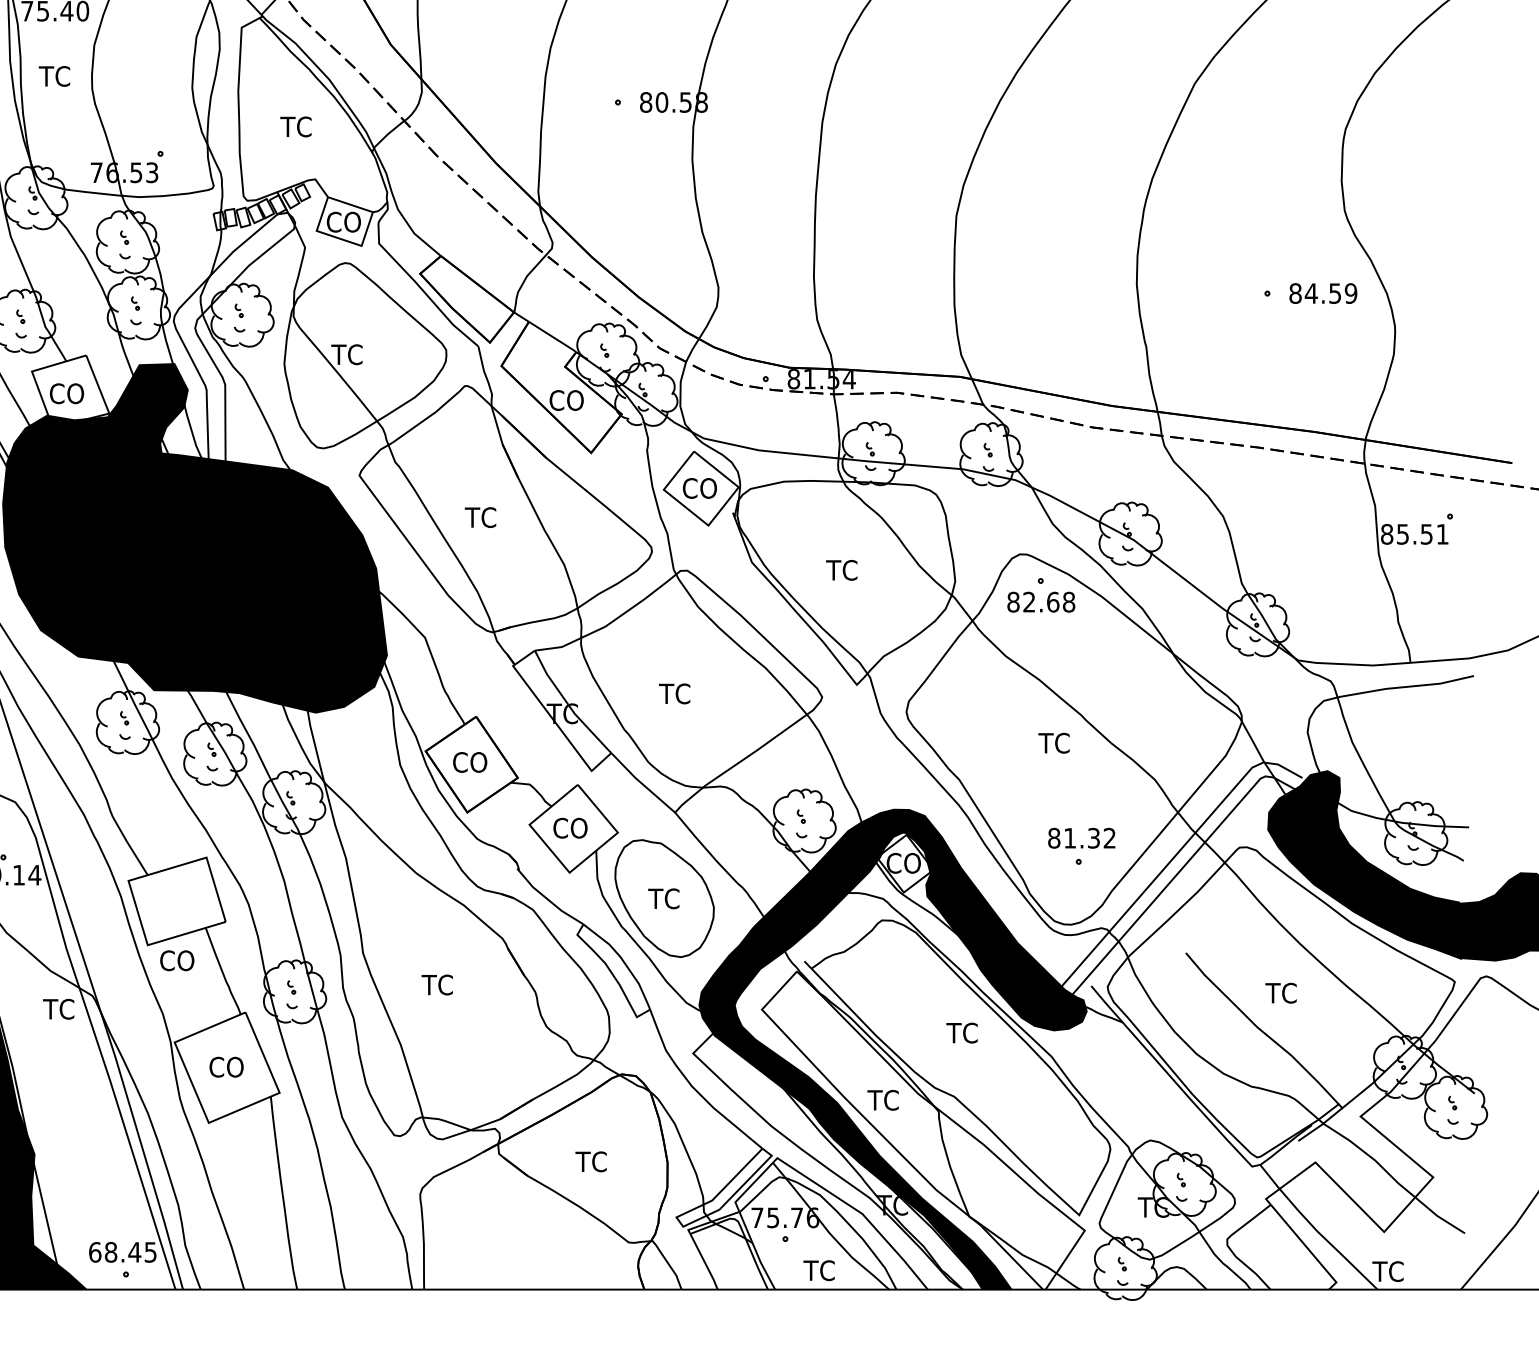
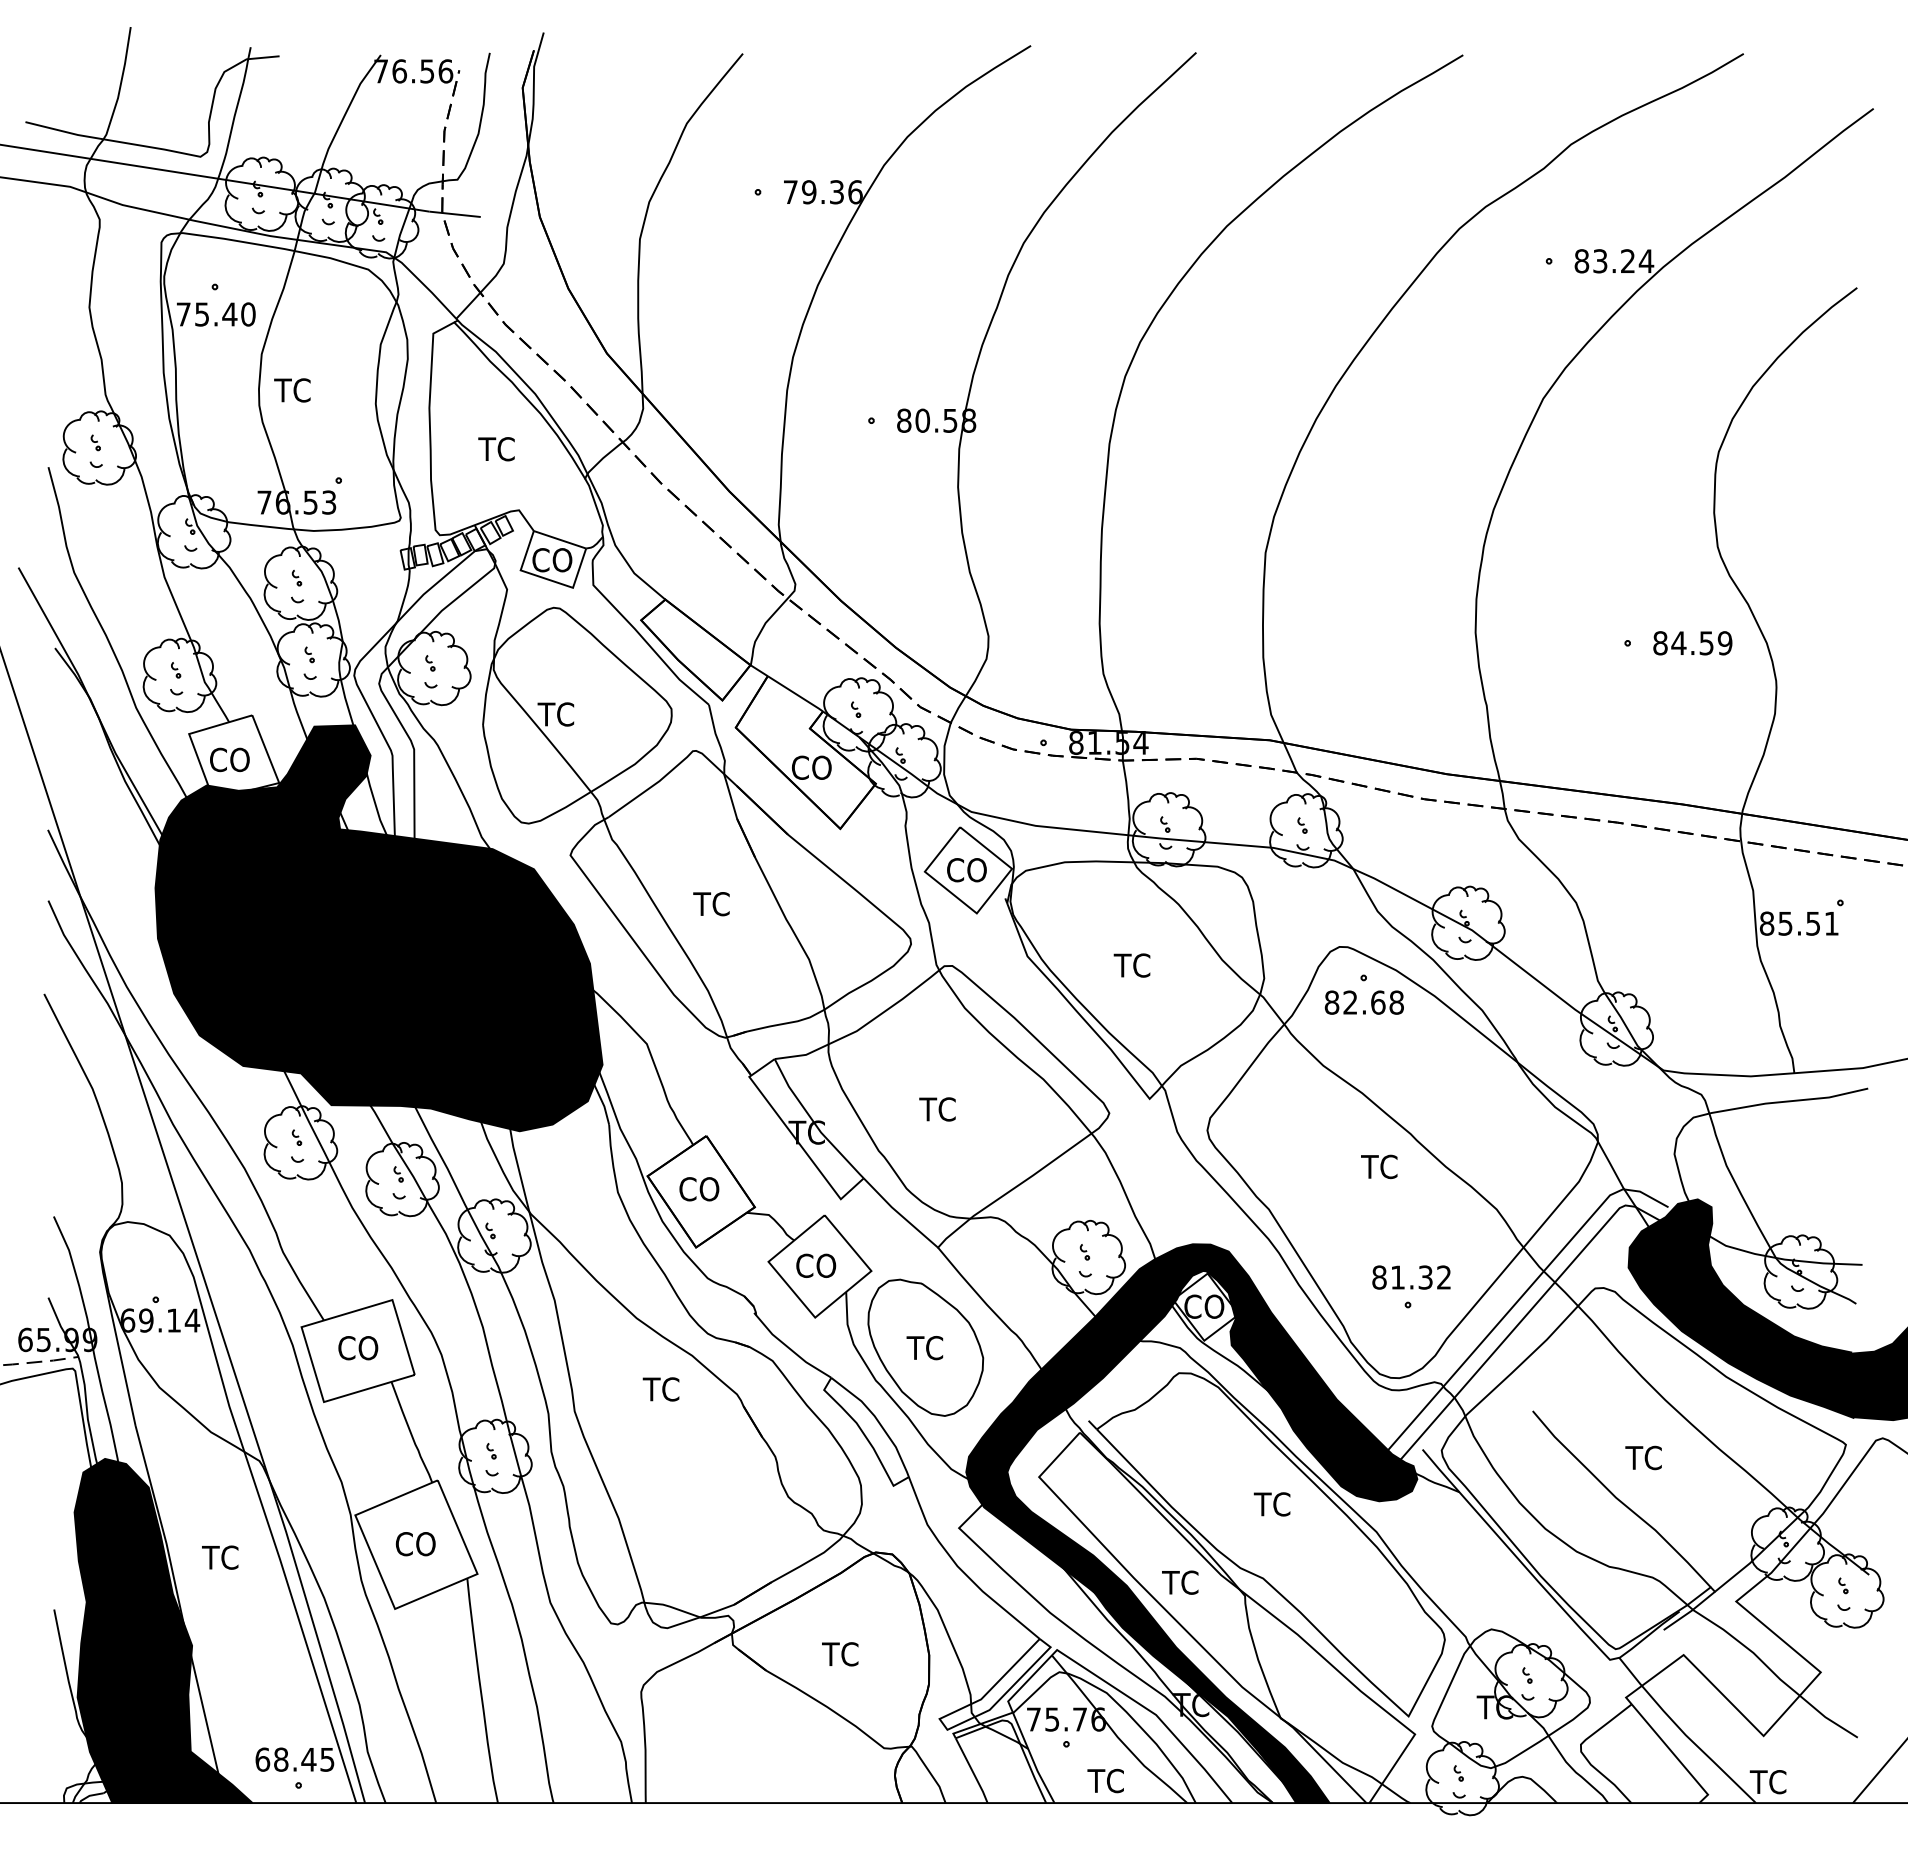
text: (54, 76) -> (292, 390), moved
text: (177, 961) -> (358, 1348), moved
text: (436, 985) -> (660, 1389), moved
text: (58, 1009) -> (220, 1557), moved

